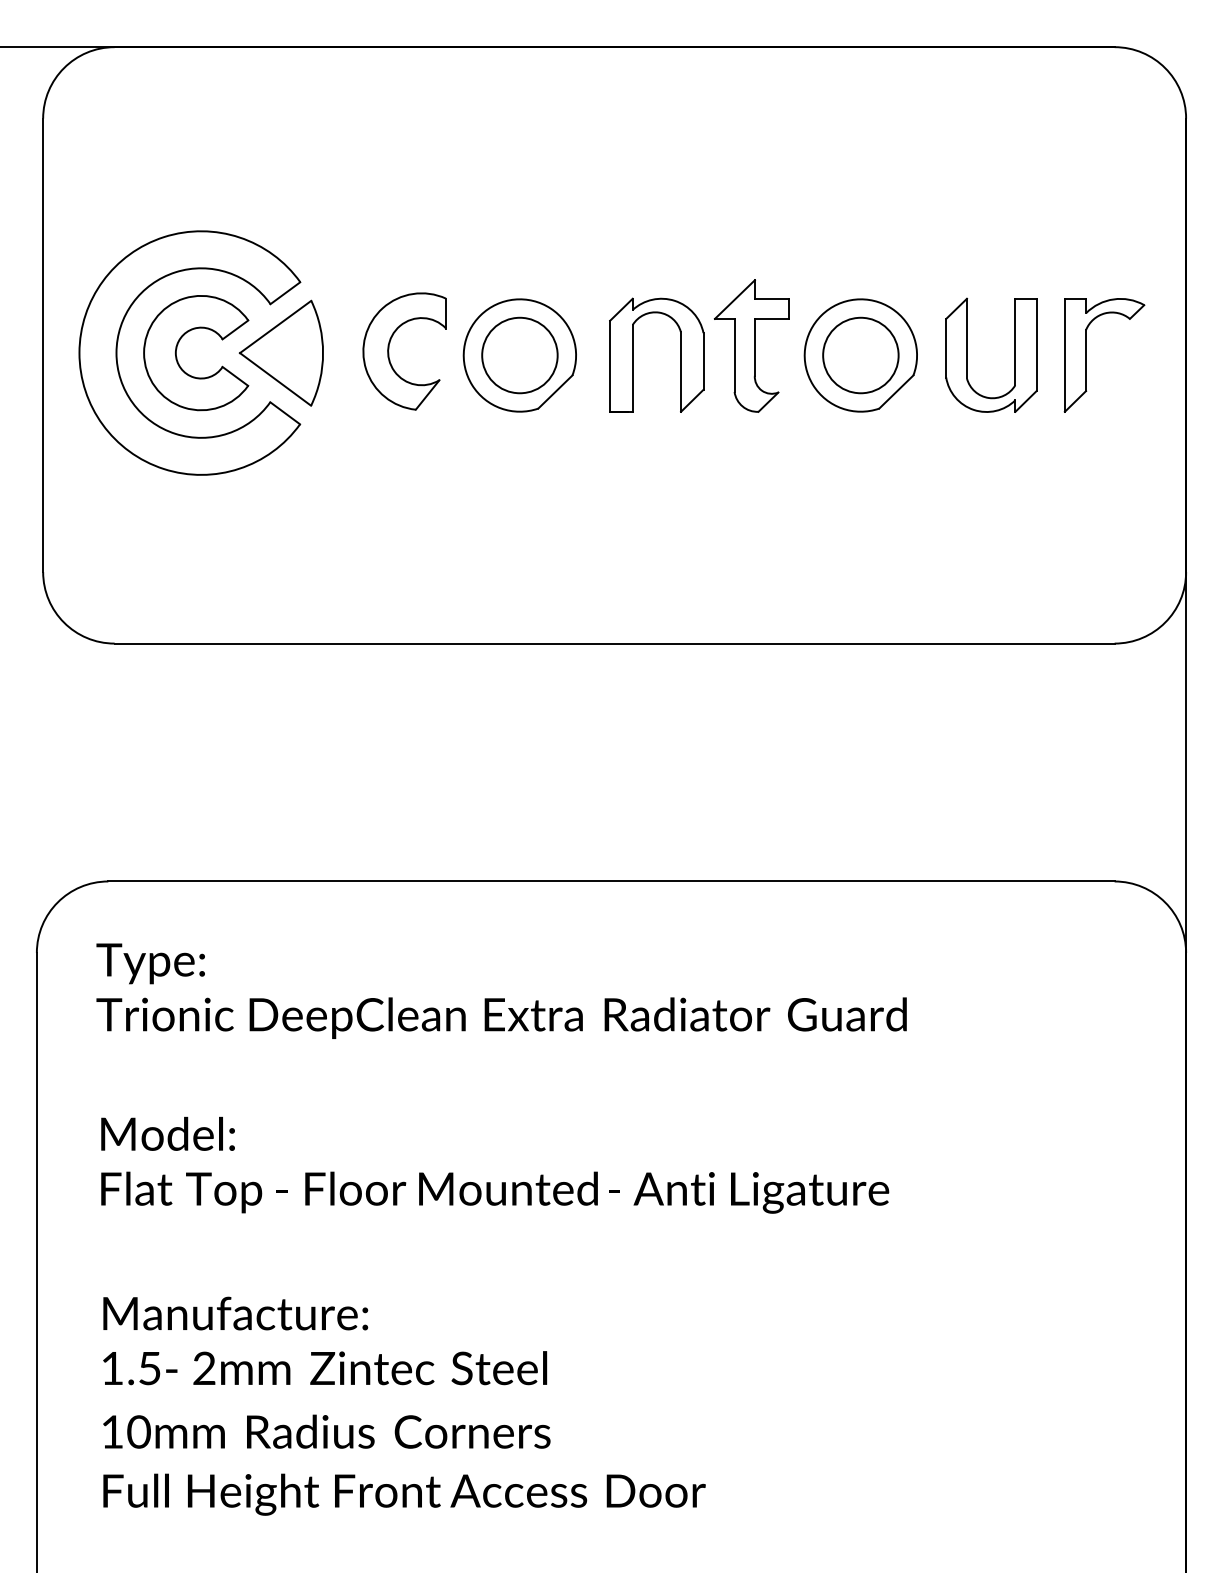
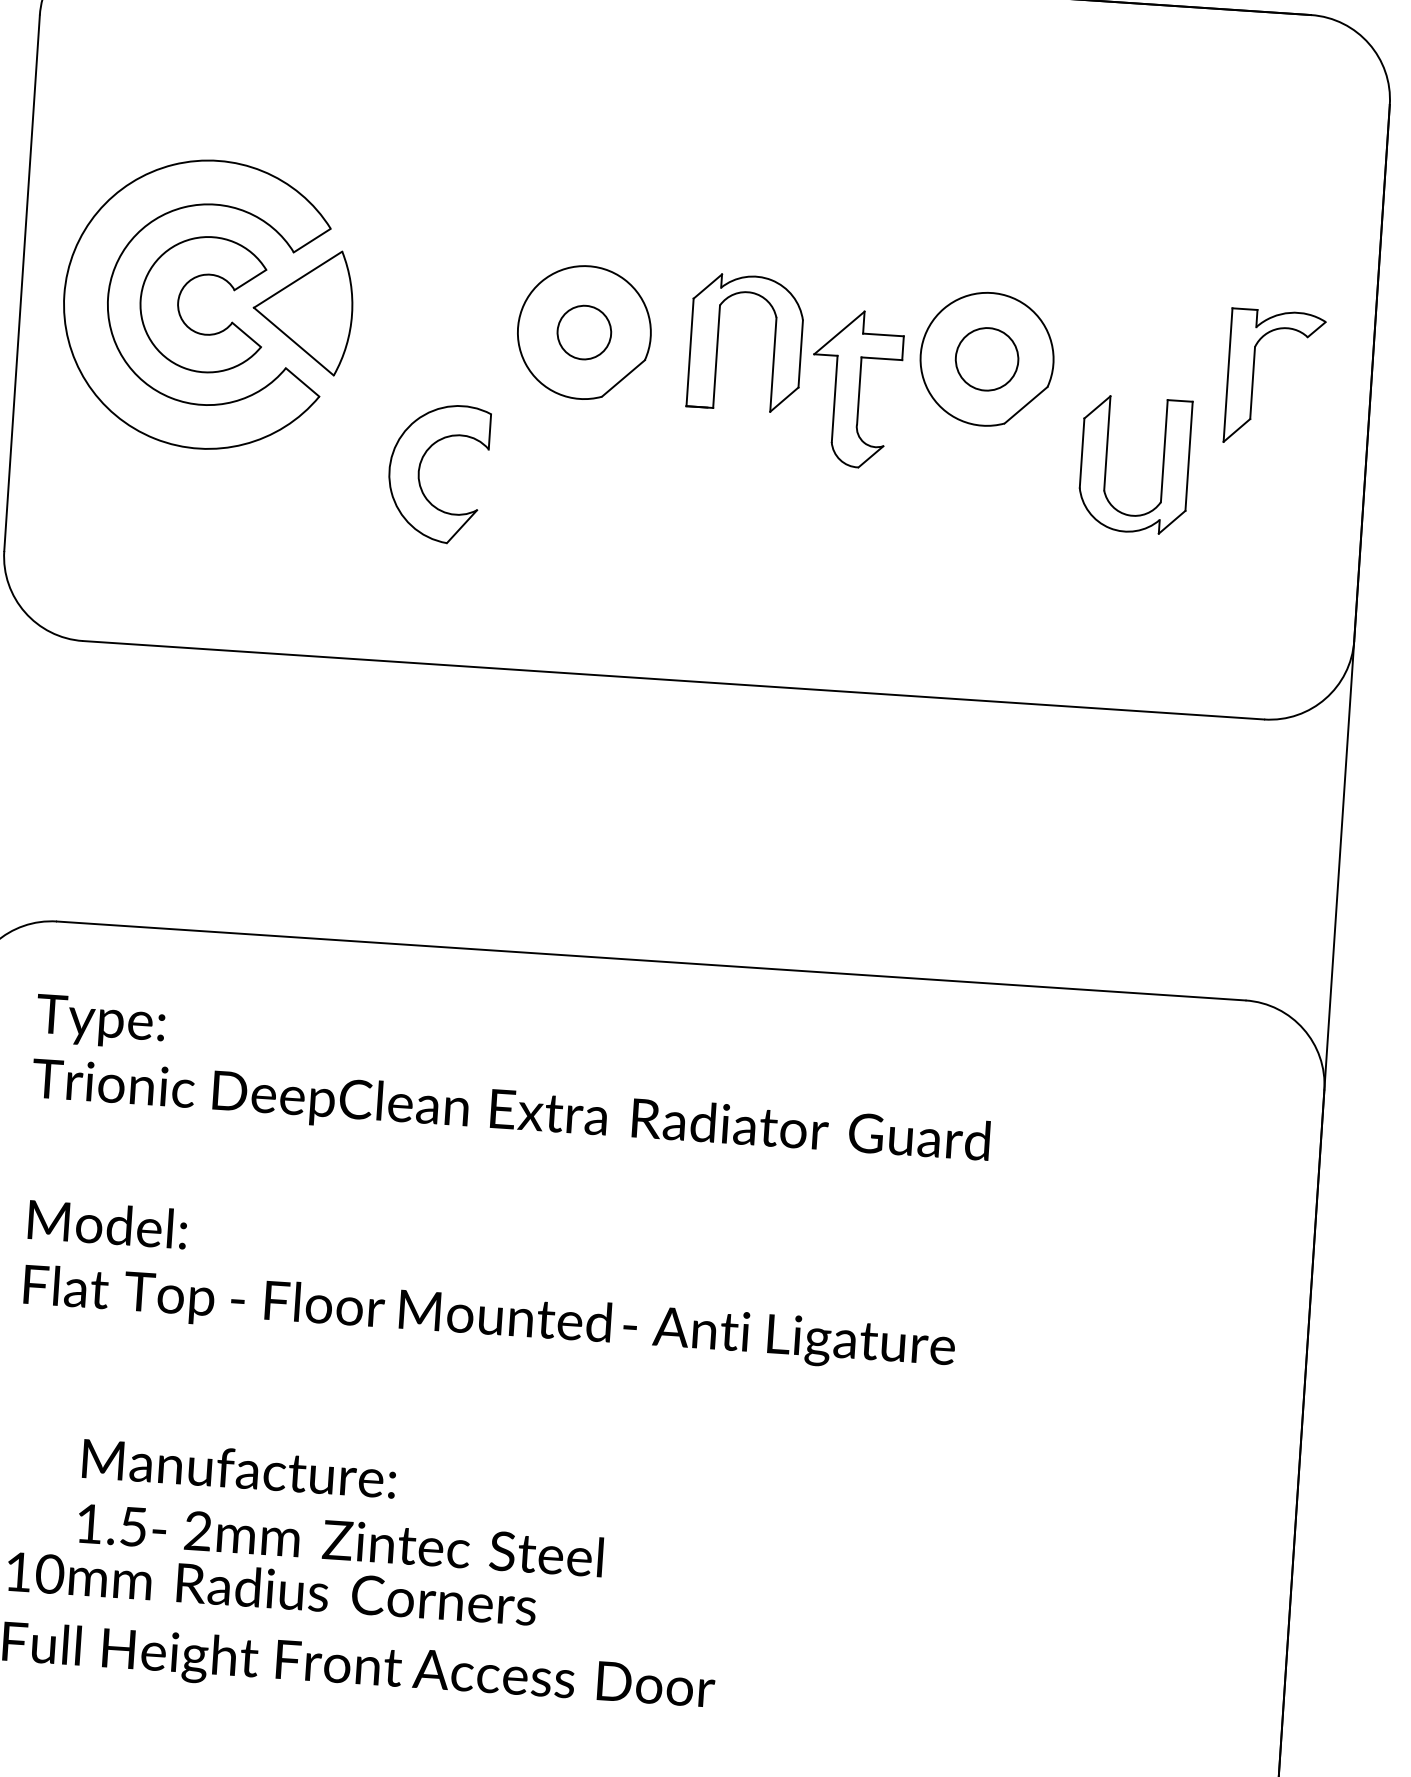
part: (751, 345) -> (855, 388), moved
part: (389, 352) -> (420, 473), moved
part: (1014, 354) -> (1162, 465), moved
circle: (519, 355) -> (583, 332), size x0.6
circle: (860, 355) -> (986, 359), size x0.7
text: (325, 1340) -> (343, 1507), moved

